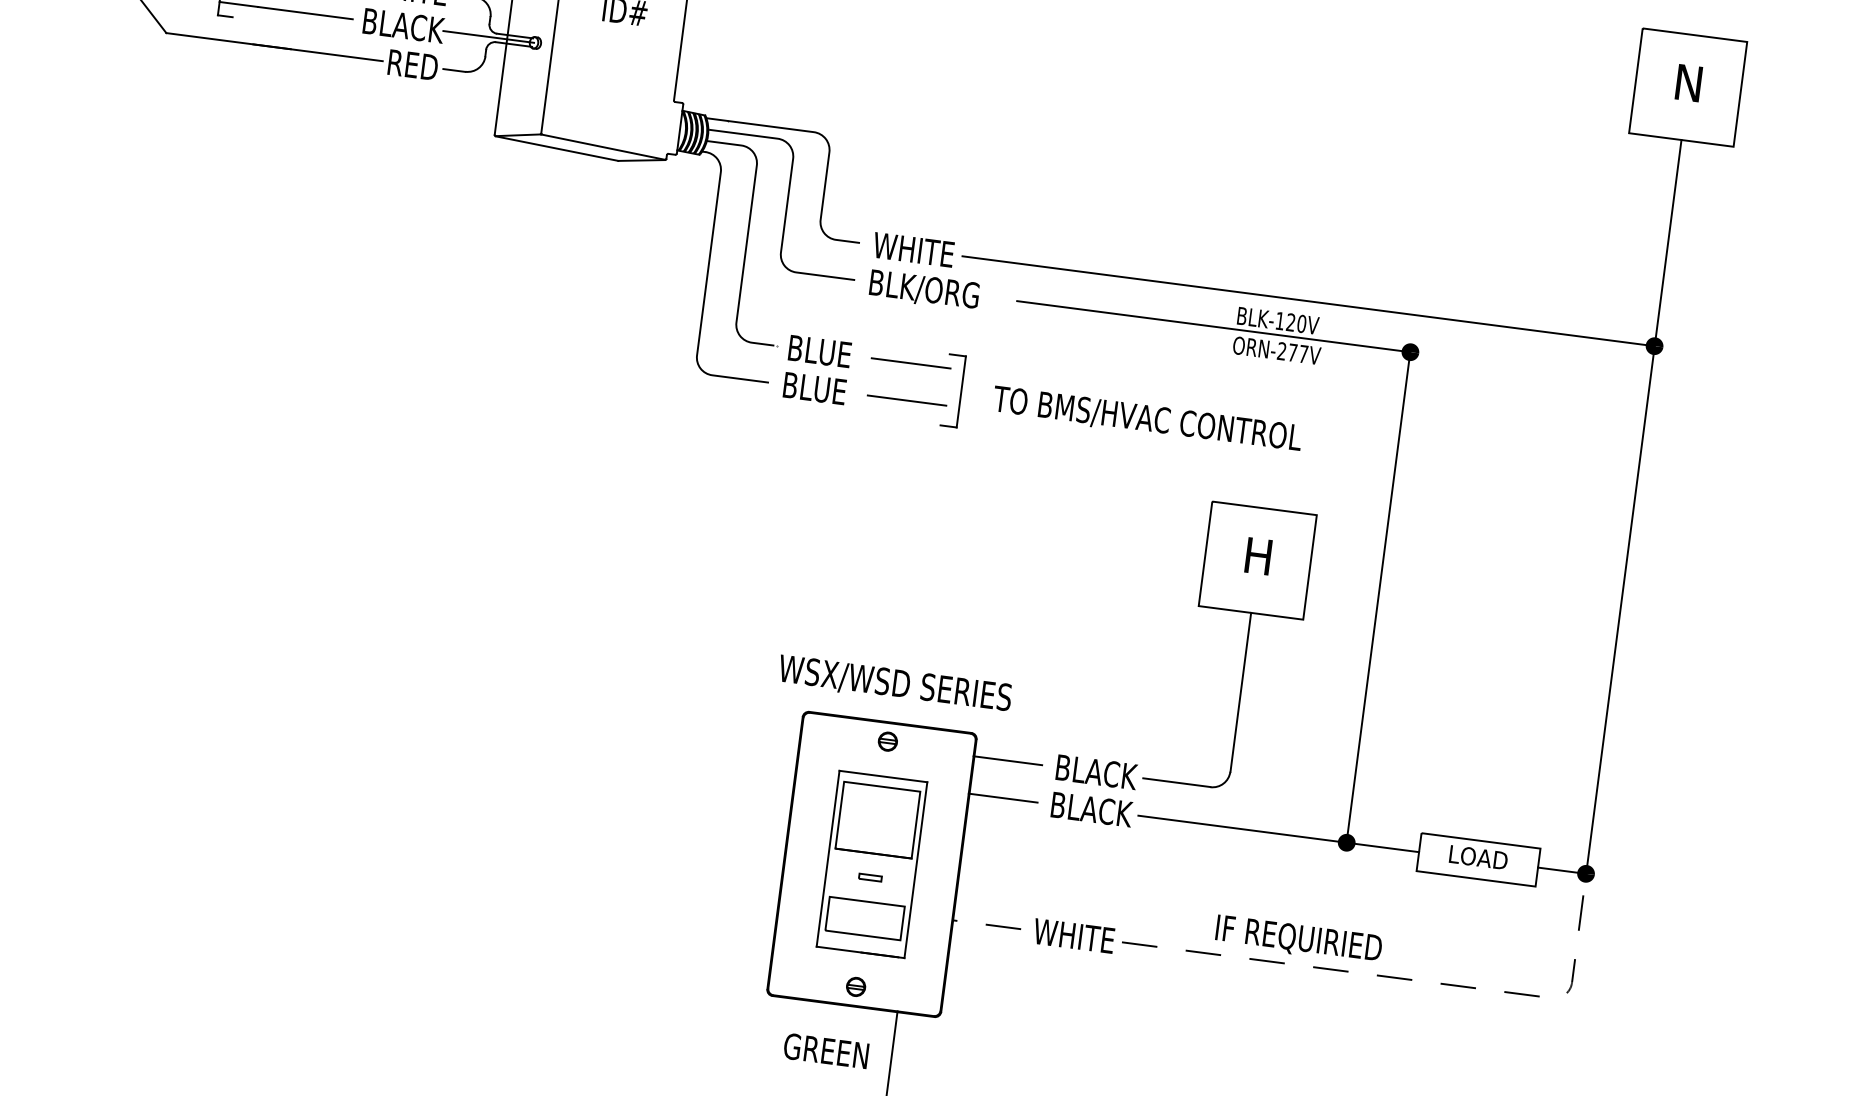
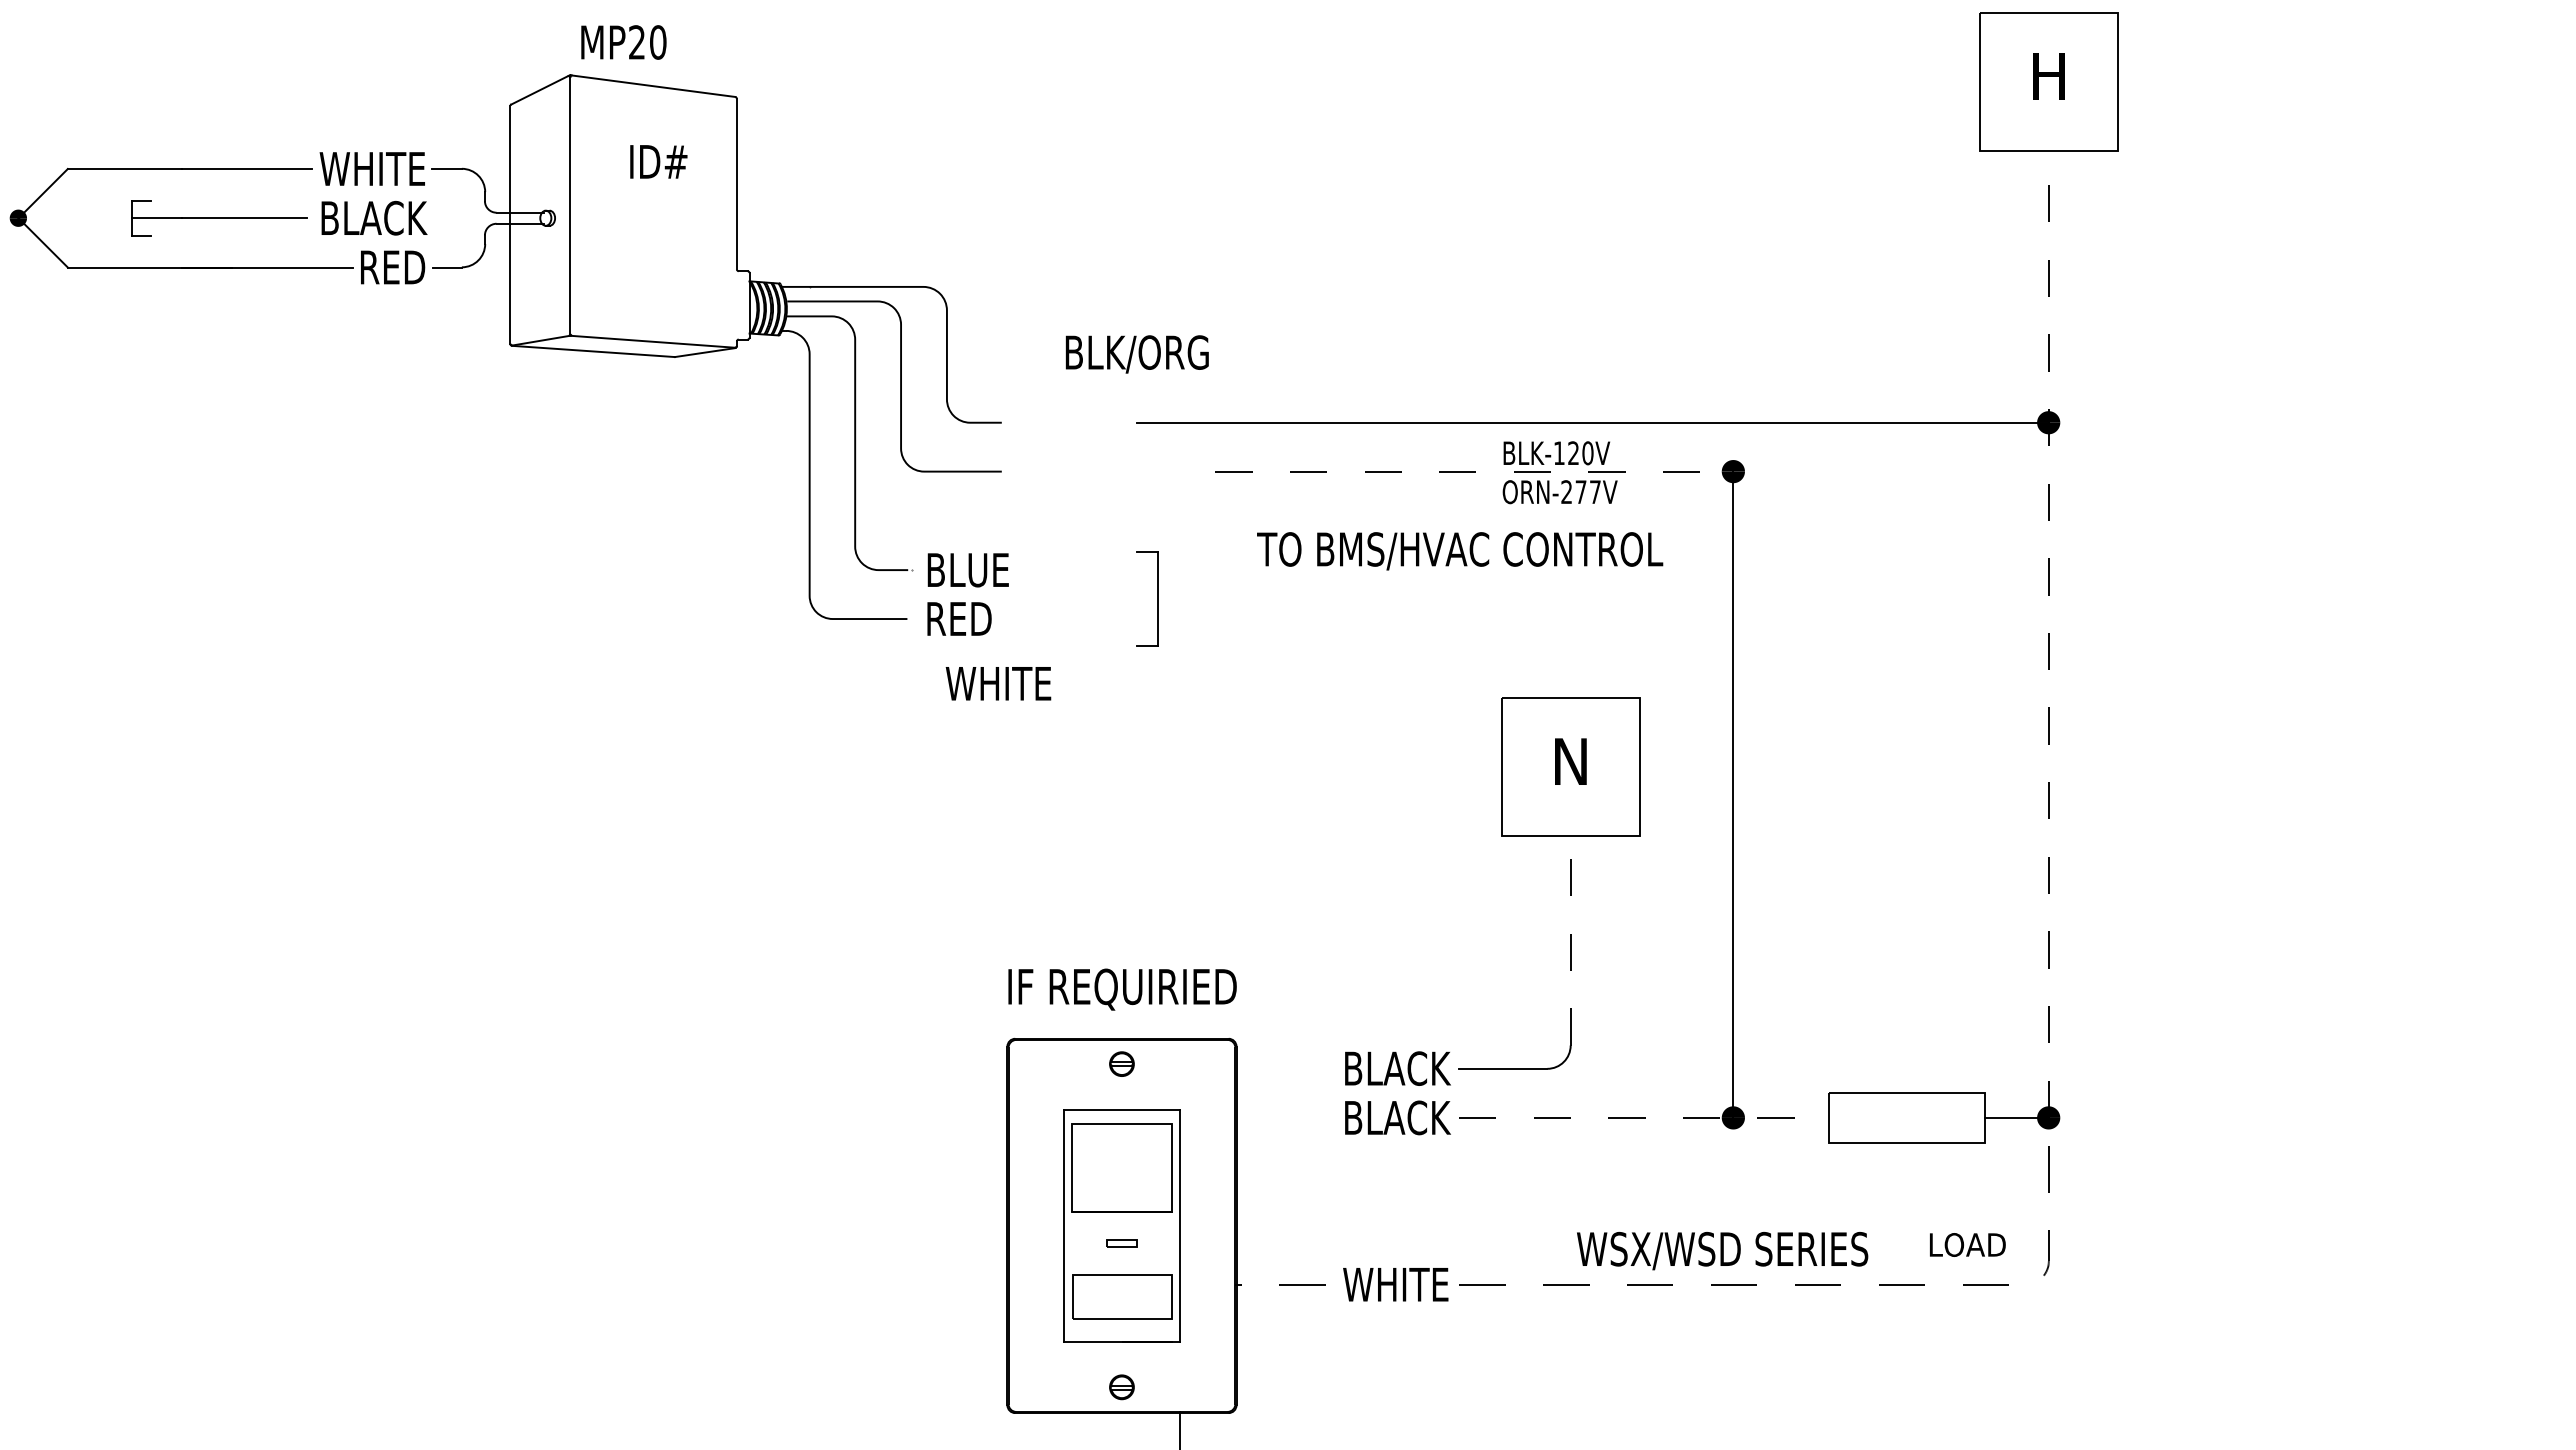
line: (488, 37) -> (485, 218), removed
text: (1688, 82) -> (2048, 75), N -> H
text: (913, 249) -> (998, 683), moved
text: (923, 290) -> (1136, 354), moved
line: (1213, 326) -> (1474, 471), solid -> dashed
line: (911, 363) -> (1088, 570), removed
text: (816, 389) -> (969, 619), BLUE -> RED
line: (907, 400) -> (1089, 619), removed
text: (1147, 419) -> (1460, 551), moved
line: (1633, 506) -> (2048, 634), solid -> dashed
text: (1258, 556) -> (1570, 761), H -> N
text: (894, 684) -> (1121, 989), WSX/WSD SERIES -> IF REQUIRIED
line: (1240, 692) -> (1570, 940), solid -> dashed
line: (1007, 760) -> (1280, 1068), removed
line: (1003, 797) -> (1280, 1117), removed
line: (1278, 833) -> (1643, 1117), solid -> dashed
text: (1478, 857) -> (1967, 1244), moved
text: (1325, 943) -> (1722, 1251), IF REQUIRIED -> WSX/WSD SERIES

